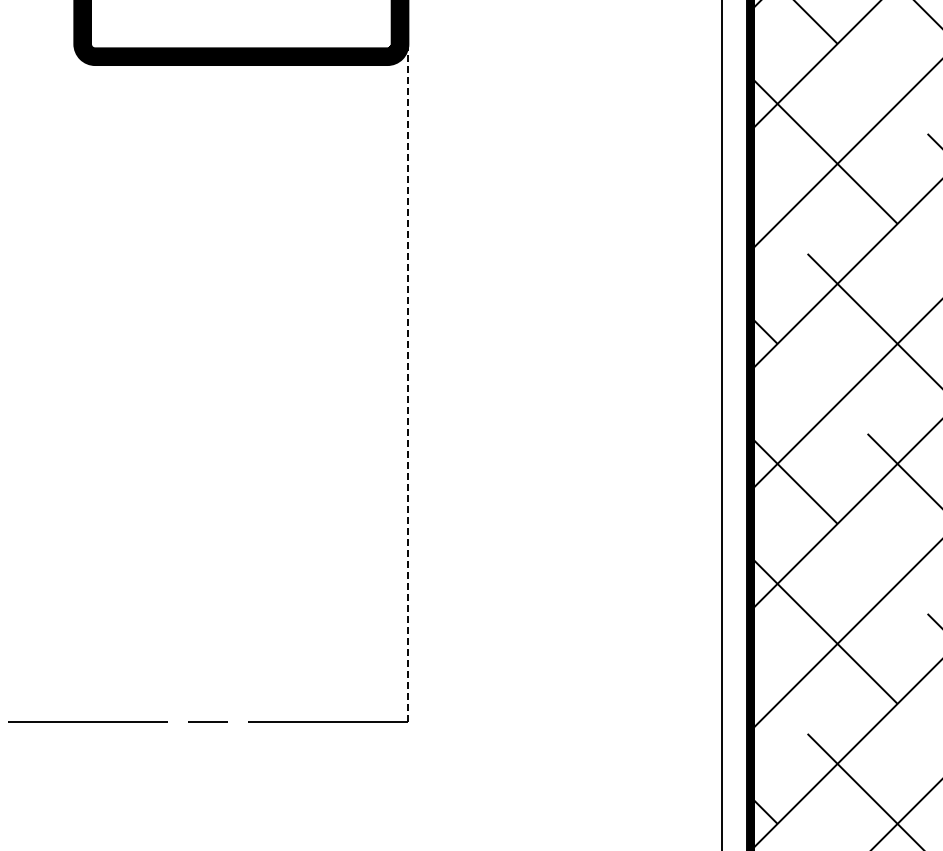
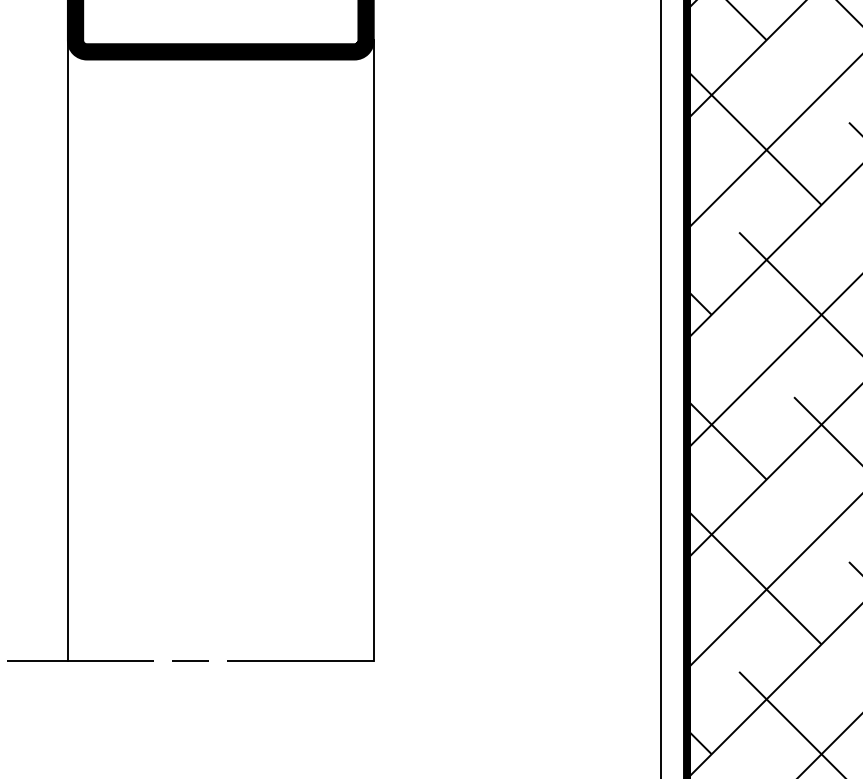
line: (74, 383) -> (68, 351), added
line: (408, 383) -> (373, 351), dashed -> solid

